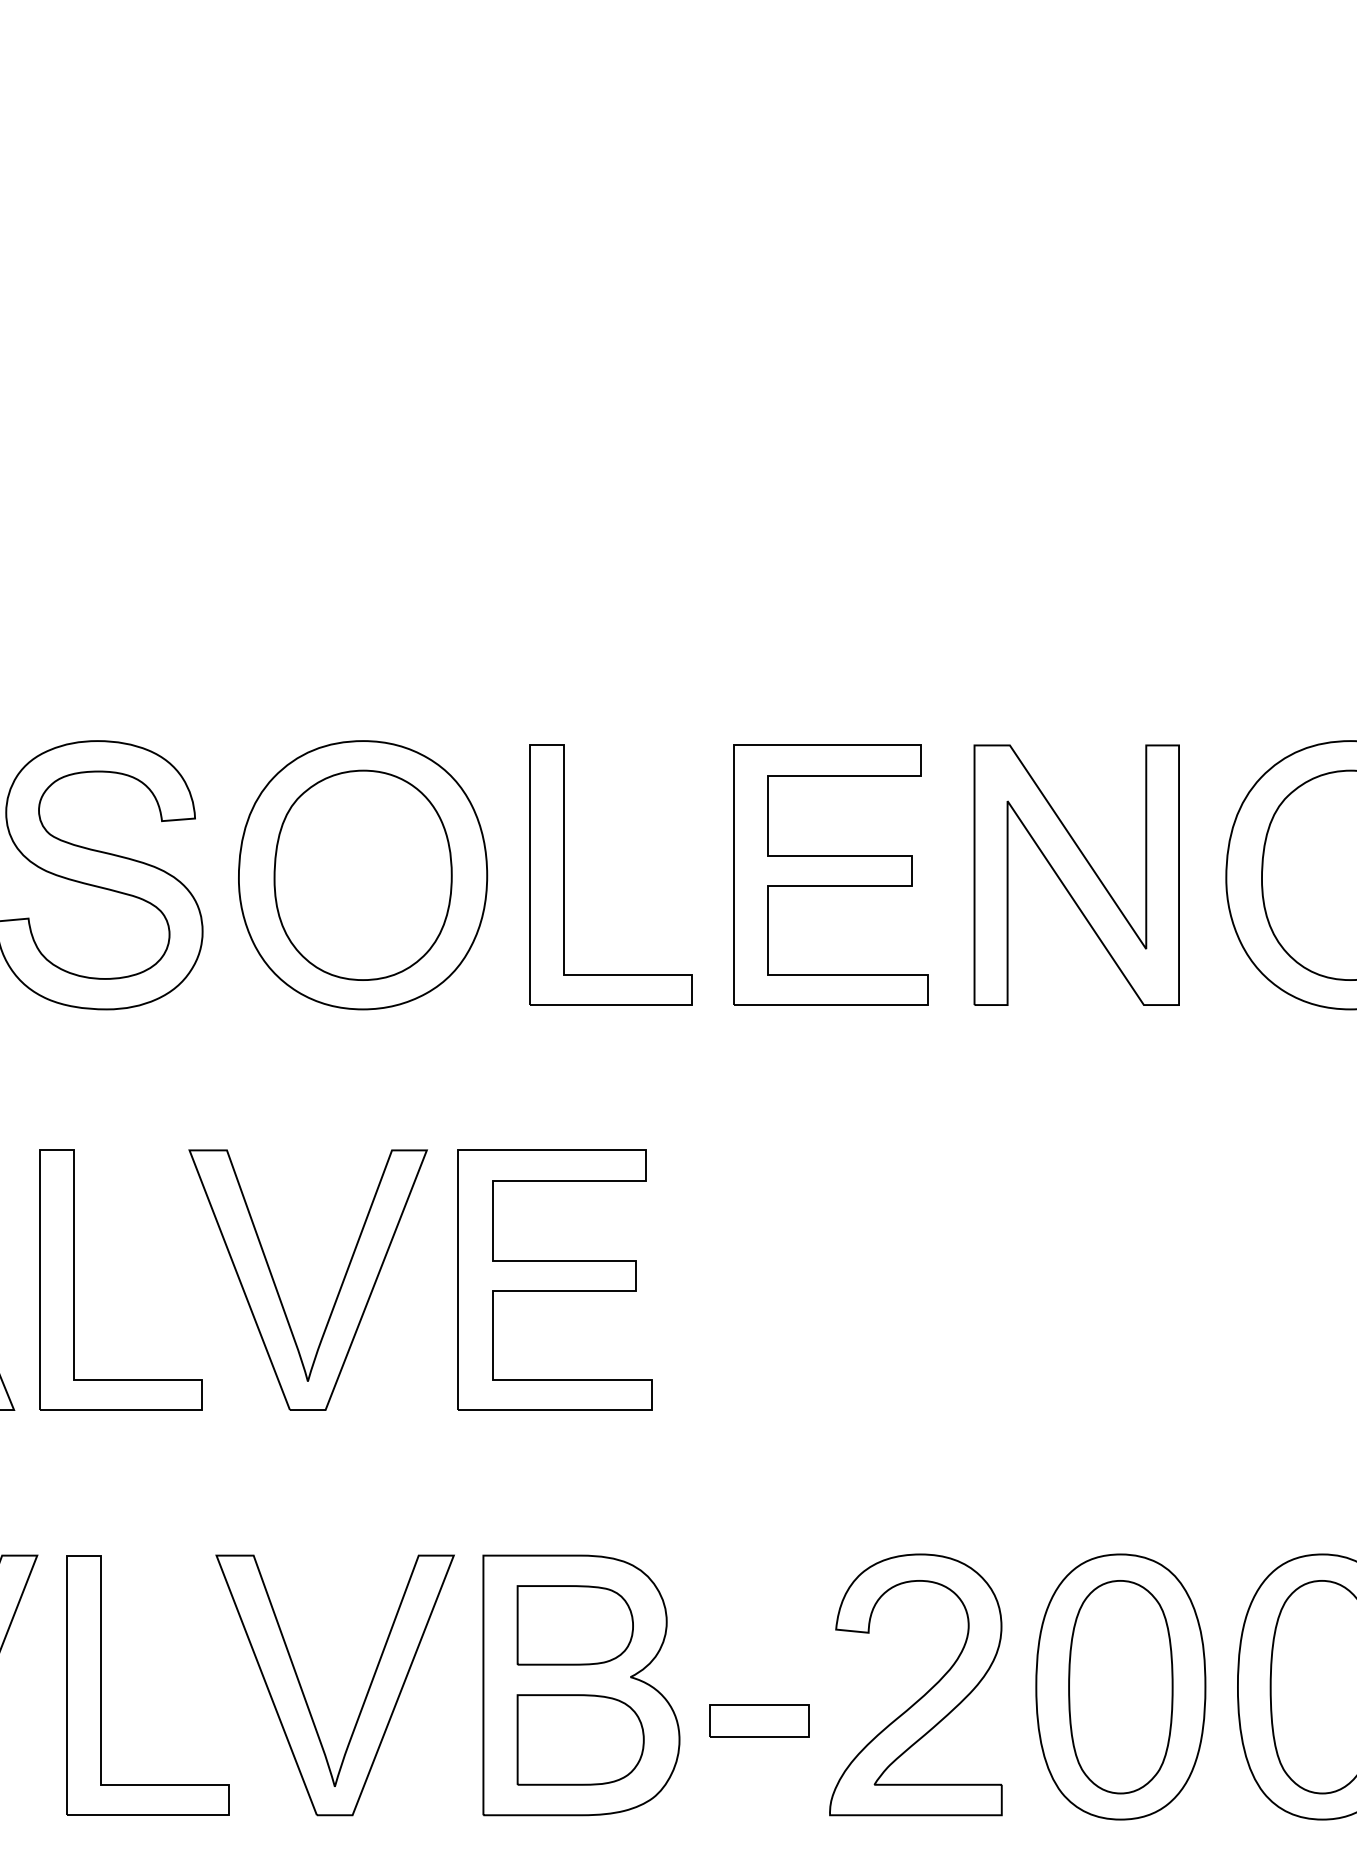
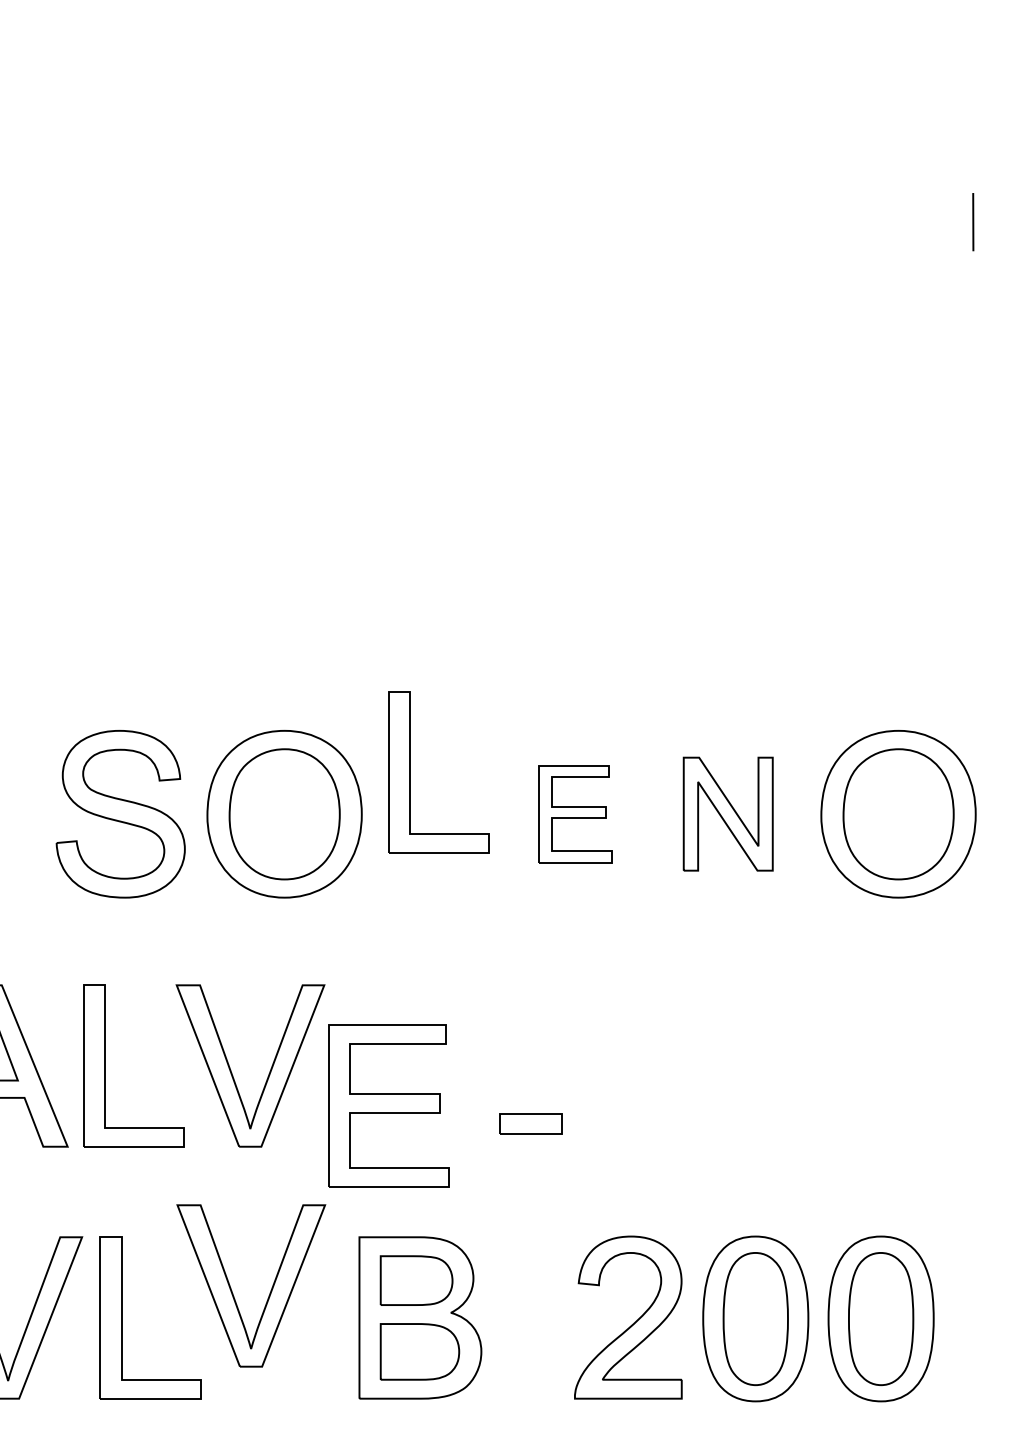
part: (1075, 874) -> (727, 813), size x0.7
part: (565, 875) -> (410, 772), moved
part: (830, 875) -> (575, 814), size x0.6
part: (554, 1279) -> (388, 1105), moved
part: (304, 1692) -> (232, 1290), moved
part: (758, 1720) -> (530, 1123), moved

